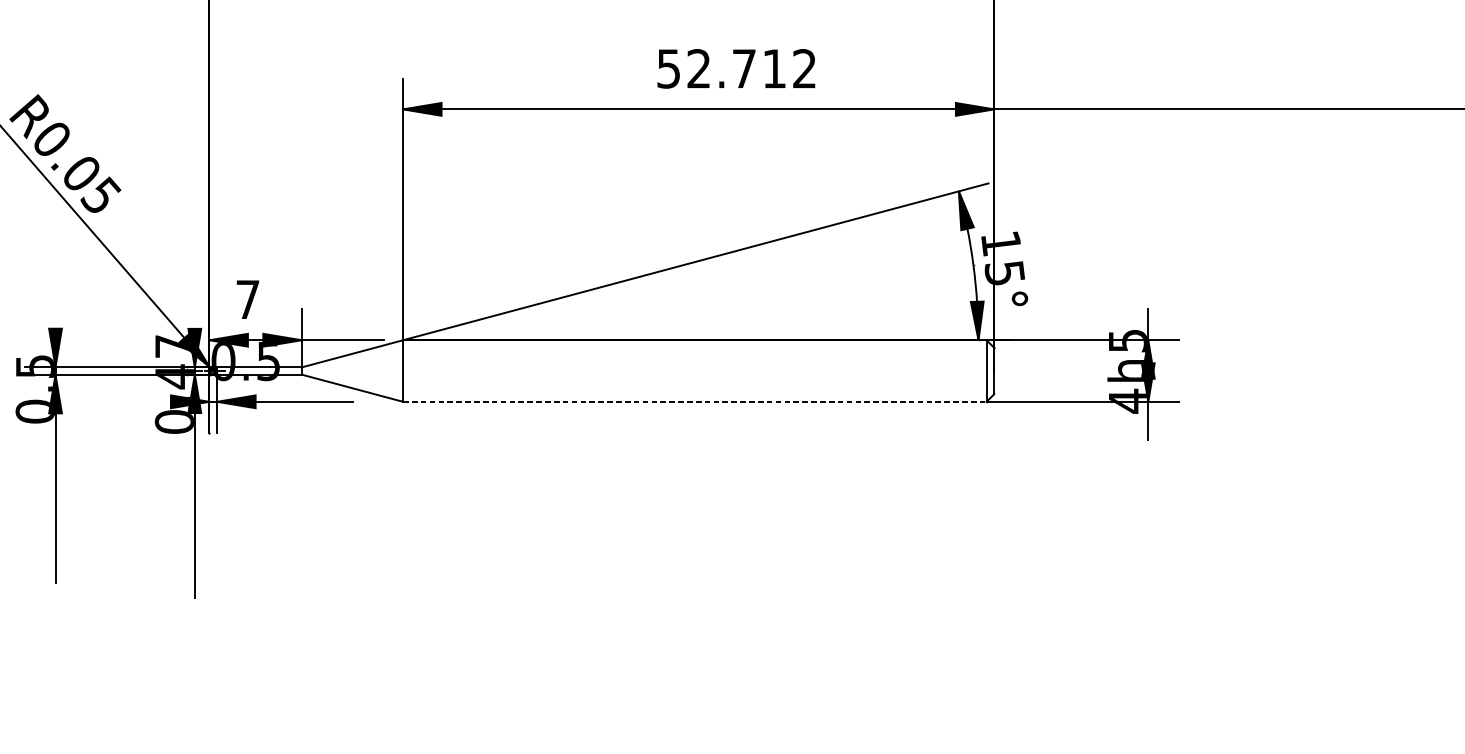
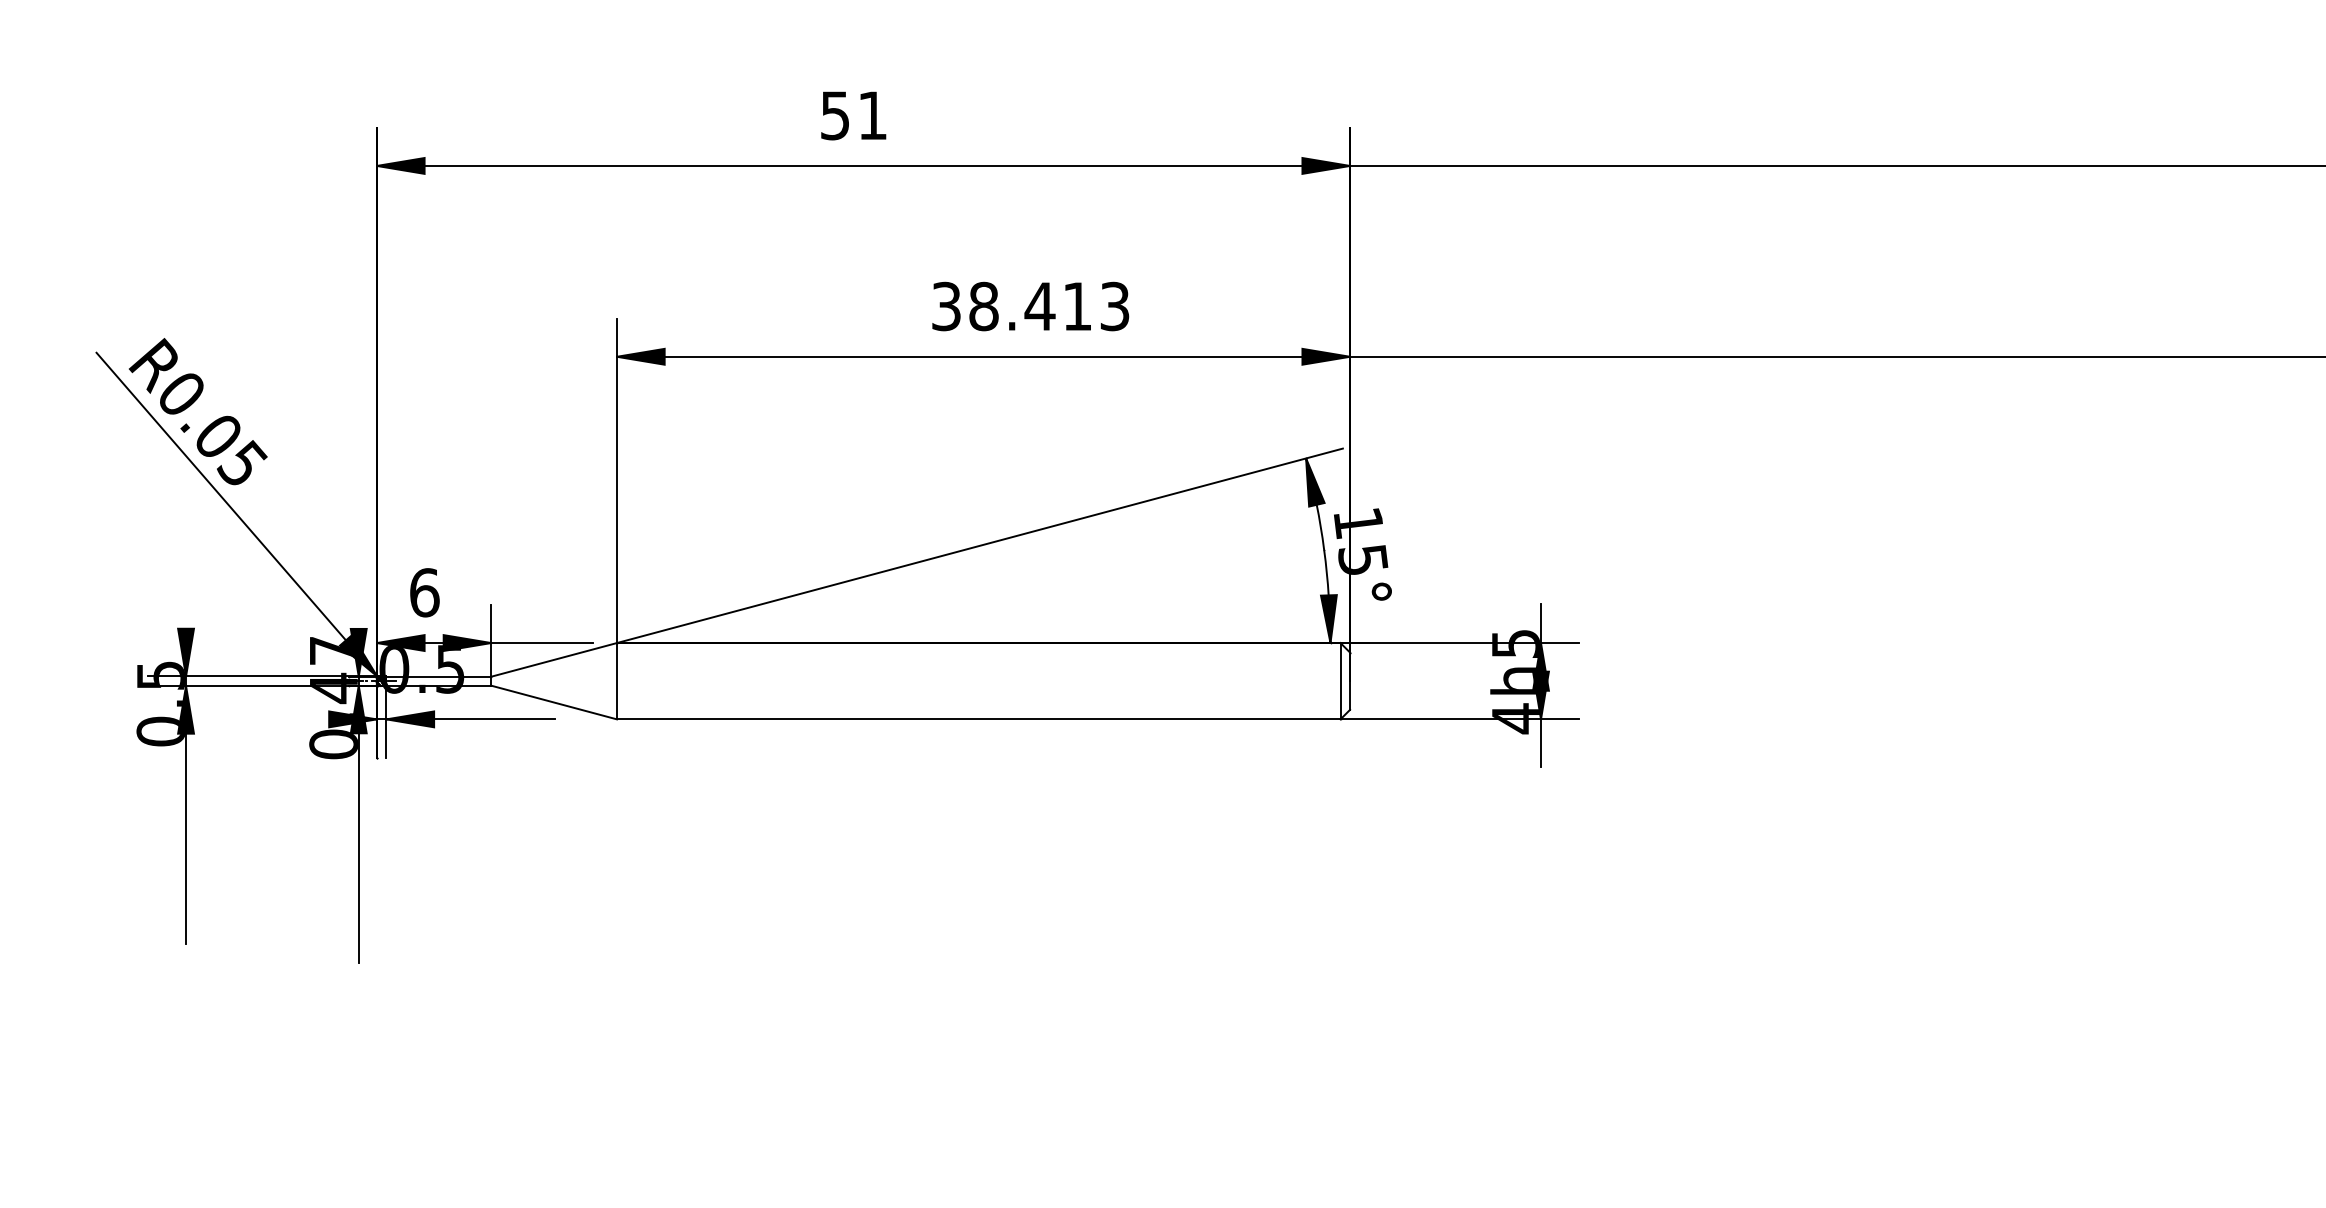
text: (736, 68) -> (1030, 306), 52.712 -> 38.413
text: (247, 299) -> (424, 592), 7 -> 6
line: (694, 401) -> (978, 719), dashed -> solid

